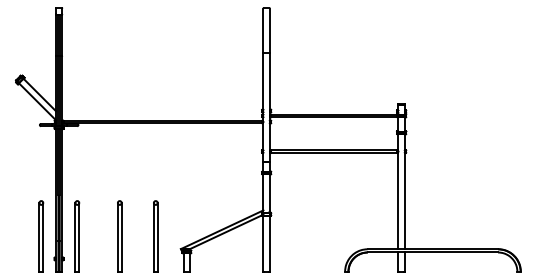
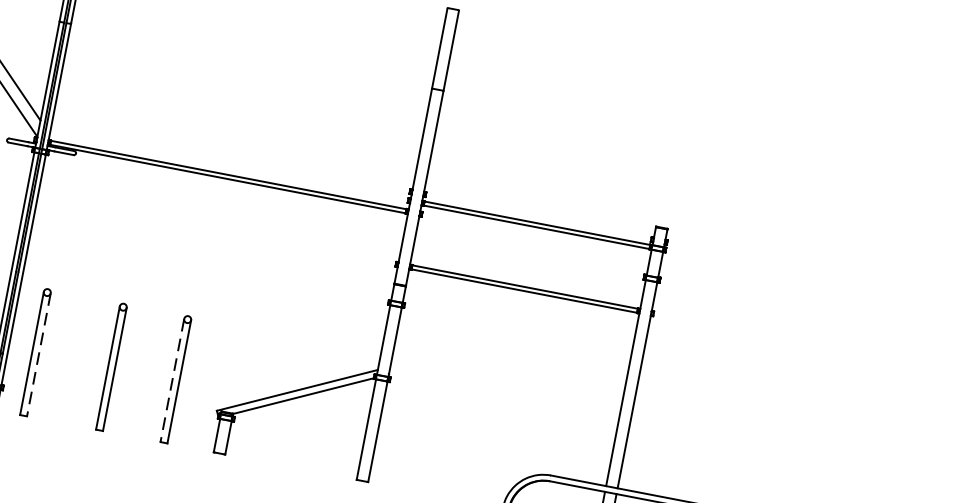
line: (79, 237) -> (39, 355), solid -> dashed
line: (153, 237) -> (171, 380), solid -> dashed

